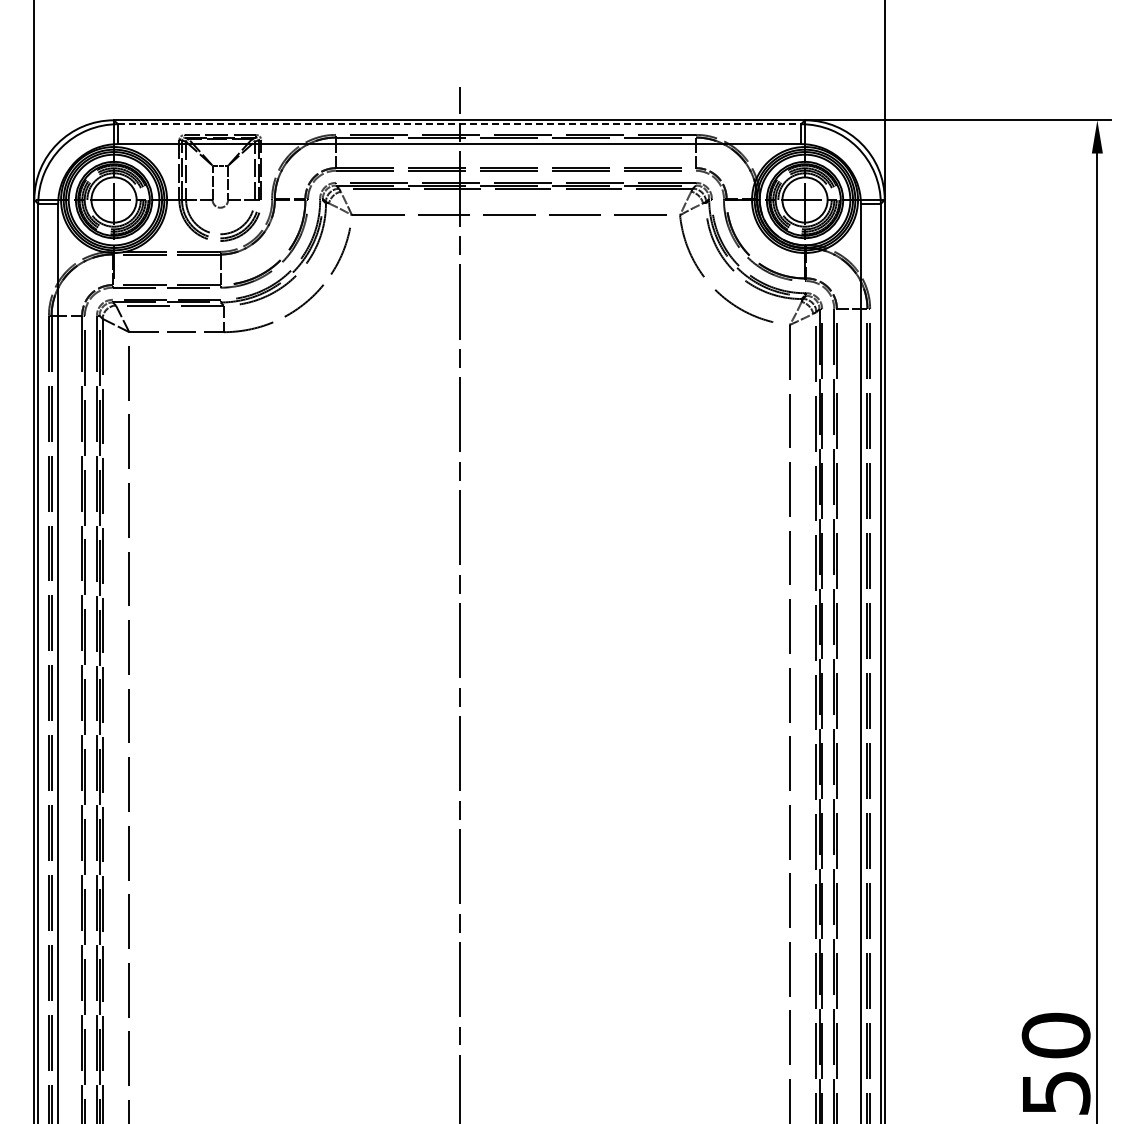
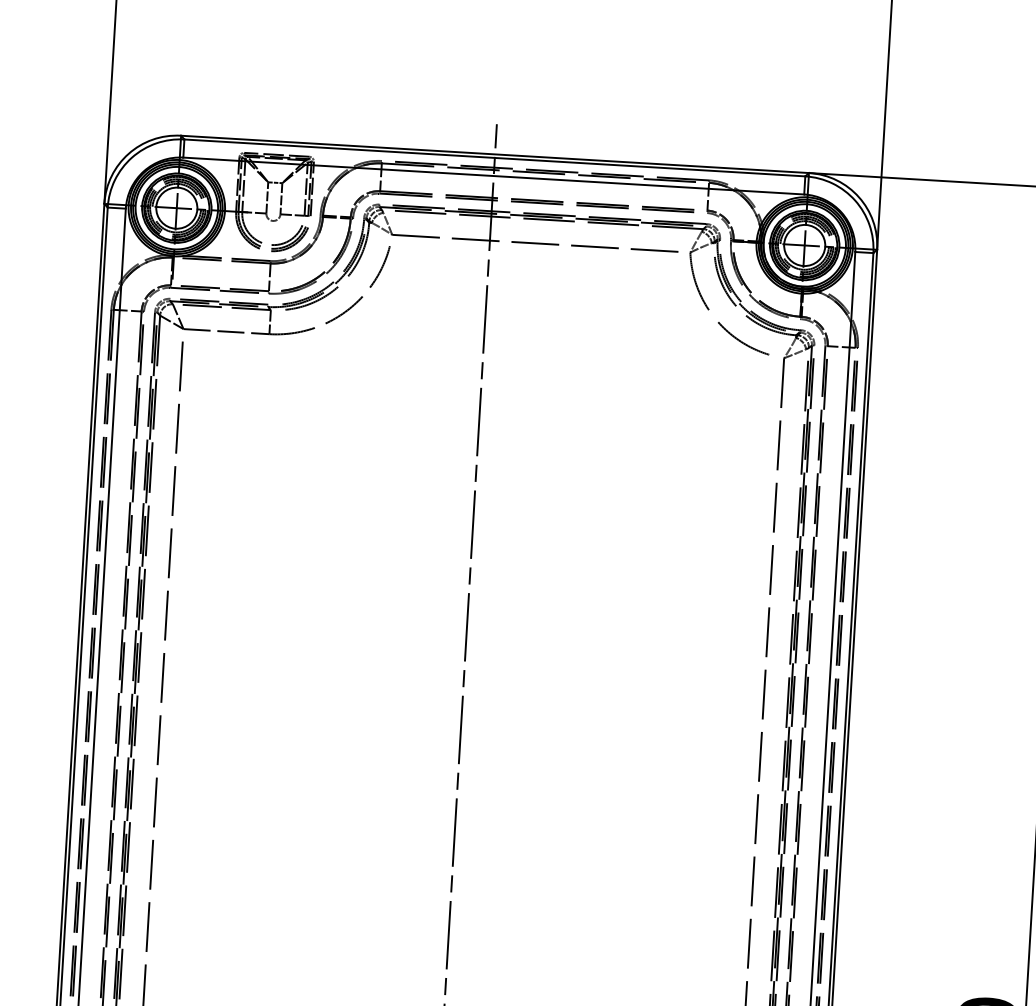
line: (459, 124) -> (494, 158), dashed -> solid

